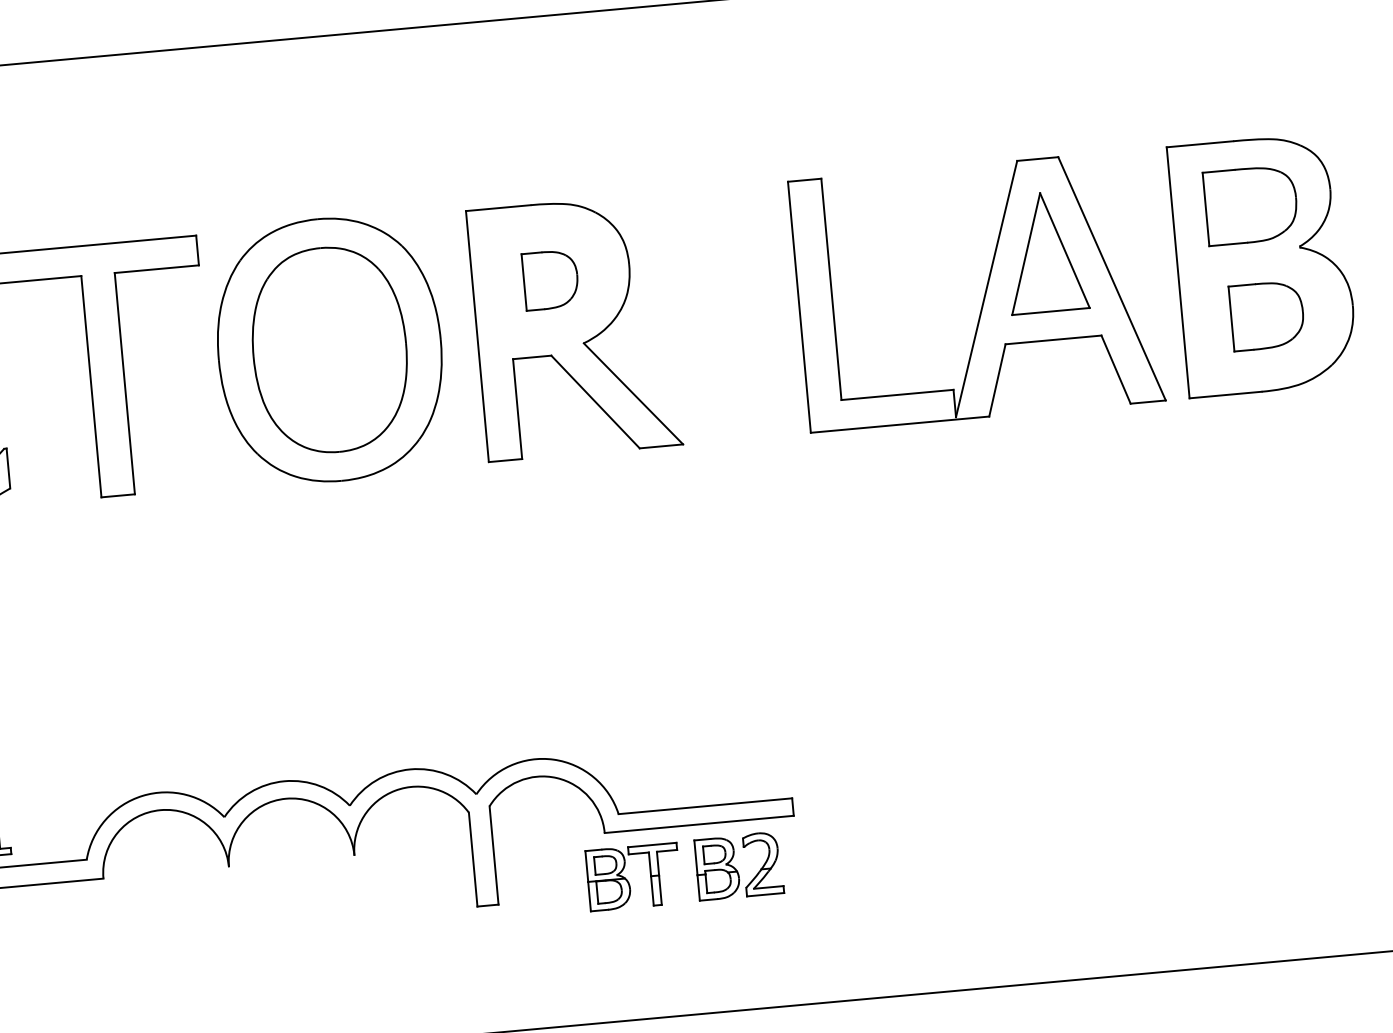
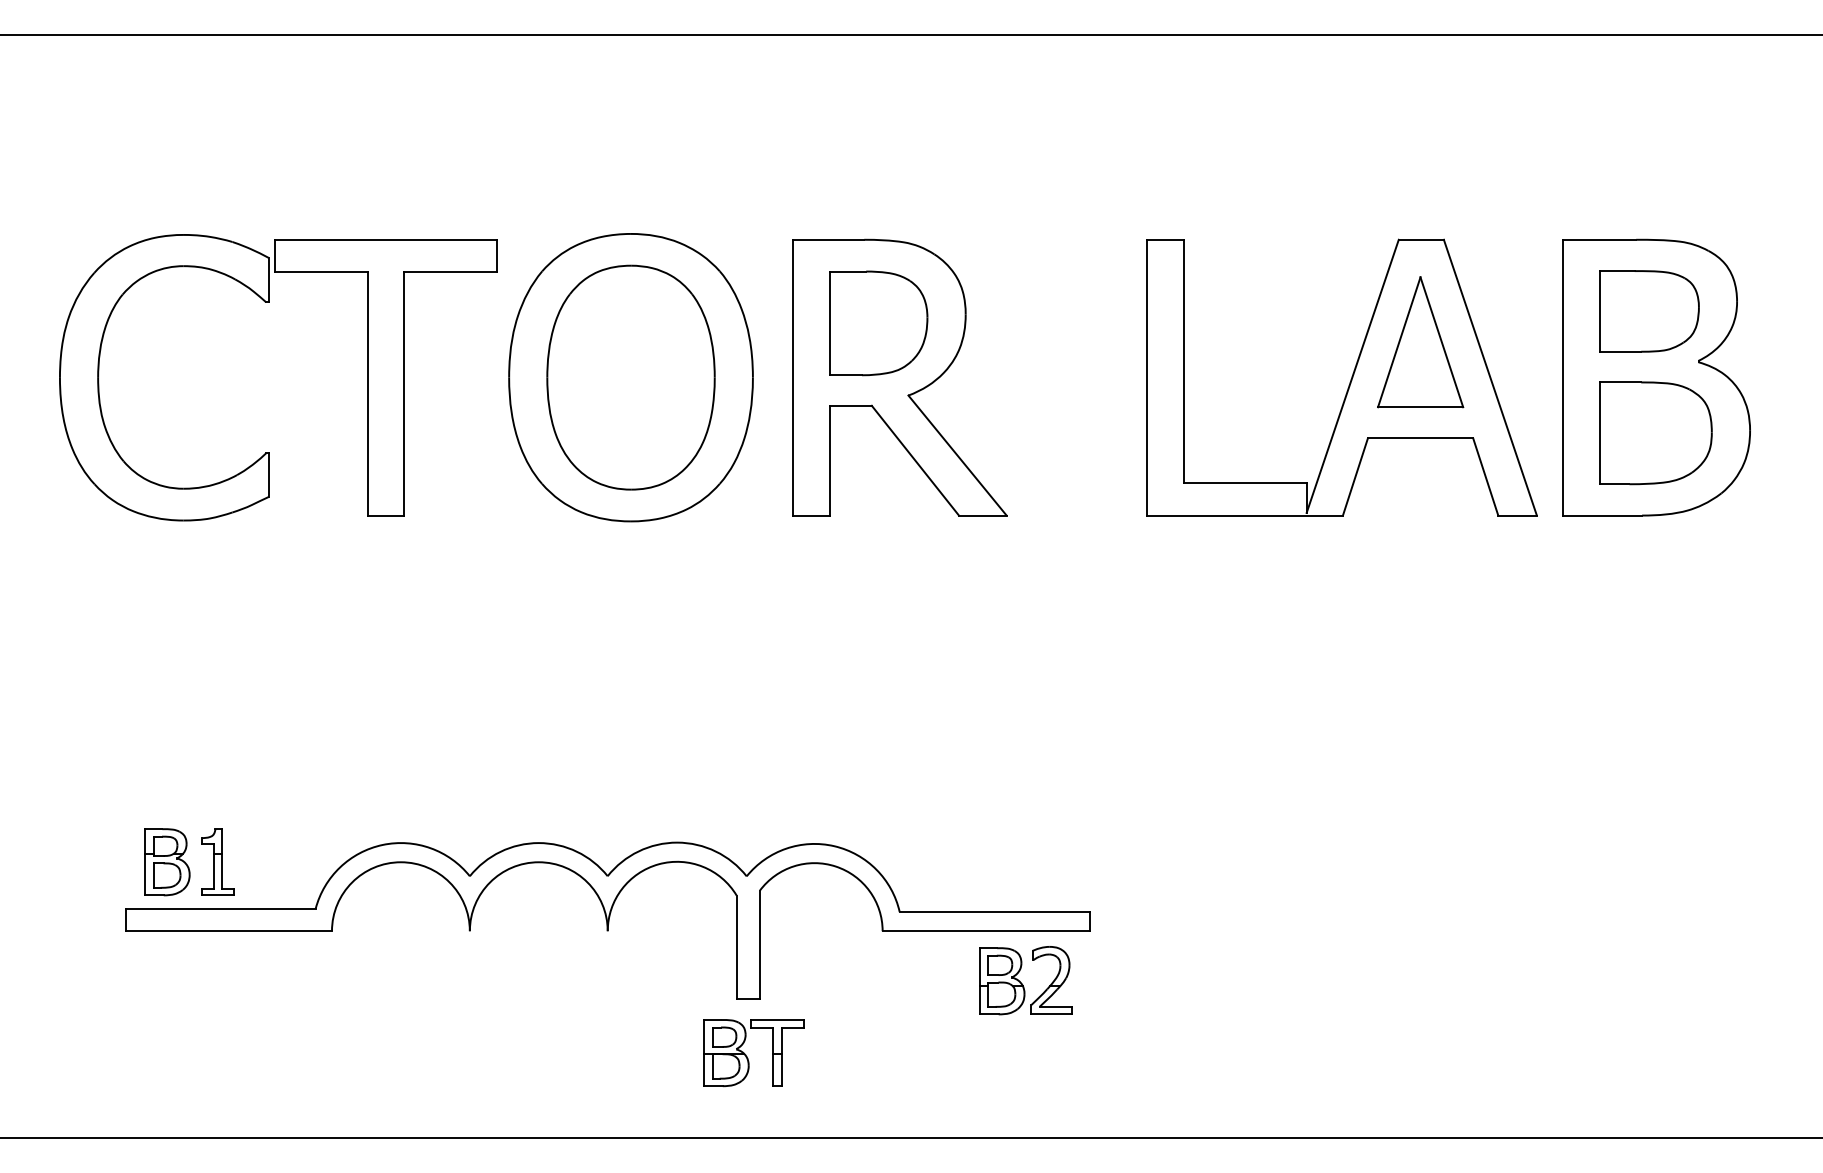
part: (550, 280) -> (878, 323), size x1.67
part: (1266, 315) -> (1655, 433), size x1.43
part: (628, 880) -> (747, 1056), moved

